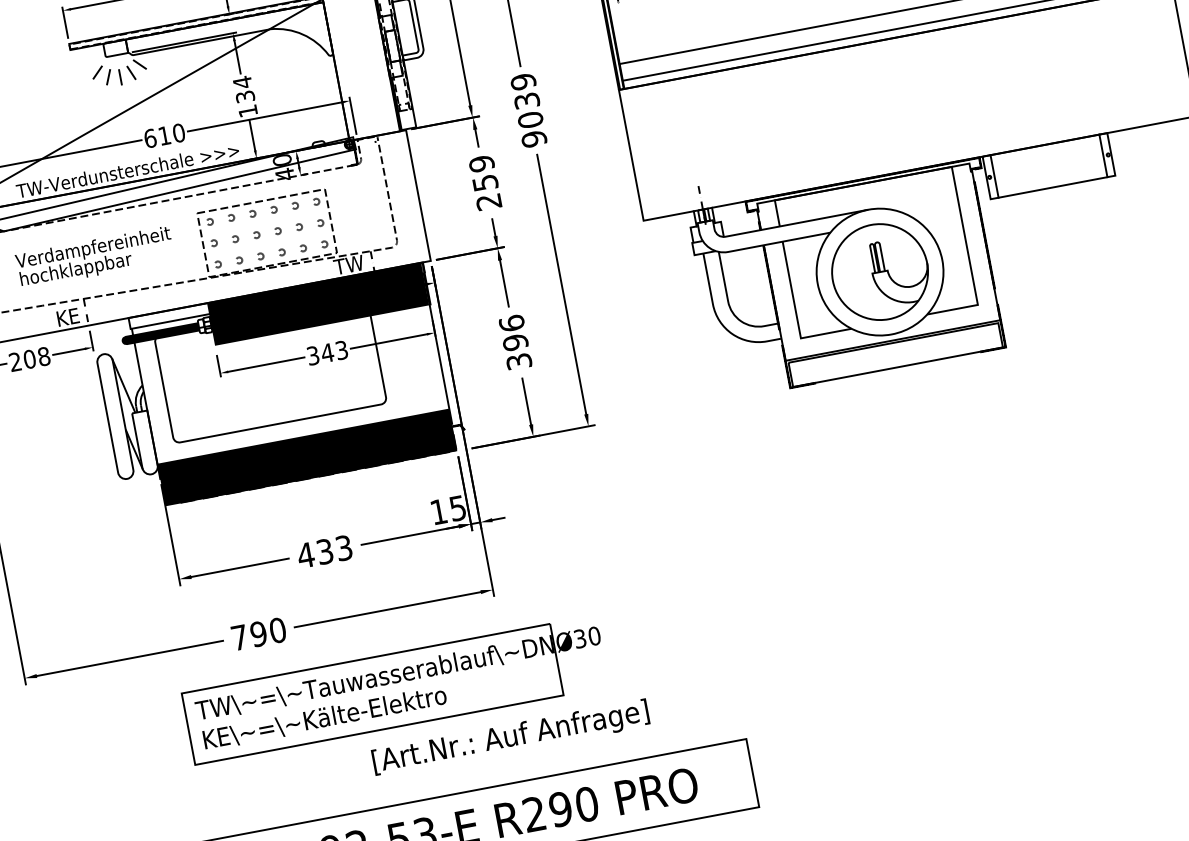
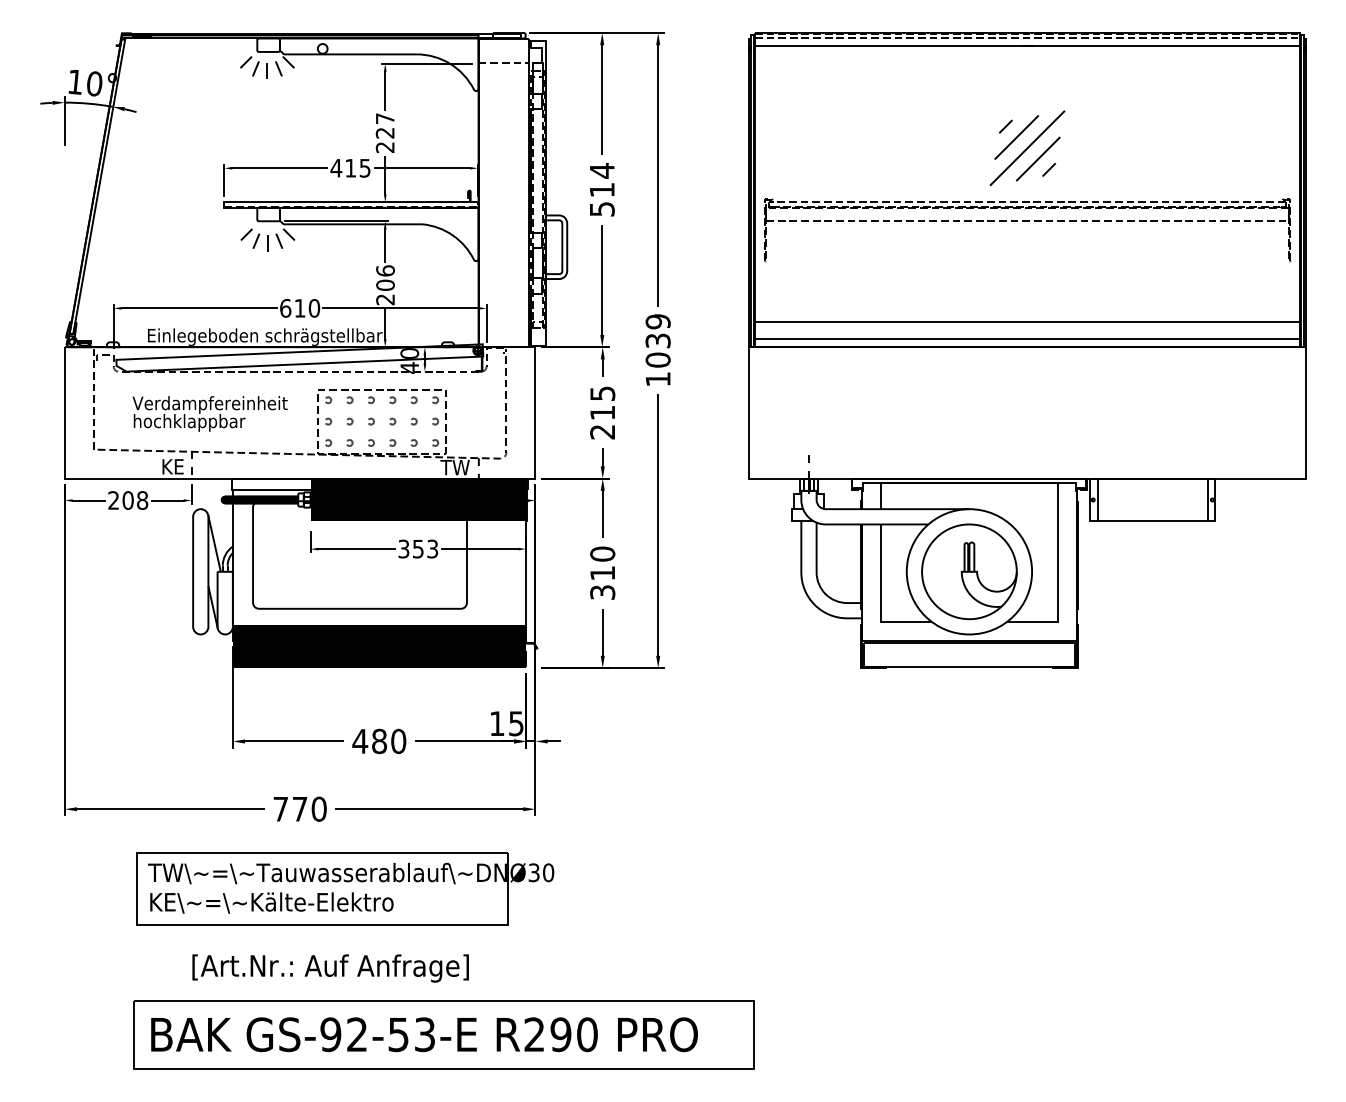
text: (245, 97) -> (385, 285), 134 -> 206
text: (533, 138) -> (657, 378), 9039 -> 1039
text: (134, 170) -> (264, 336), TW-Verdunsterschale >>> -> Einlegeboden schrägstellbar
text: (483, 173) -> (602, 403), 259 -> 215
text: (513, 332) -> (602, 563), 396 -> 310
text: (327, 353) -> (418, 549), 343 -> 353
text: (335, 549) -> (389, 741), 433 -> 480
text: (258, 633) -> (299, 808), 790 -> 770
part: (395, 689) -> (345, 888), moved
text: (510, 738) -> (330, 968), moved

